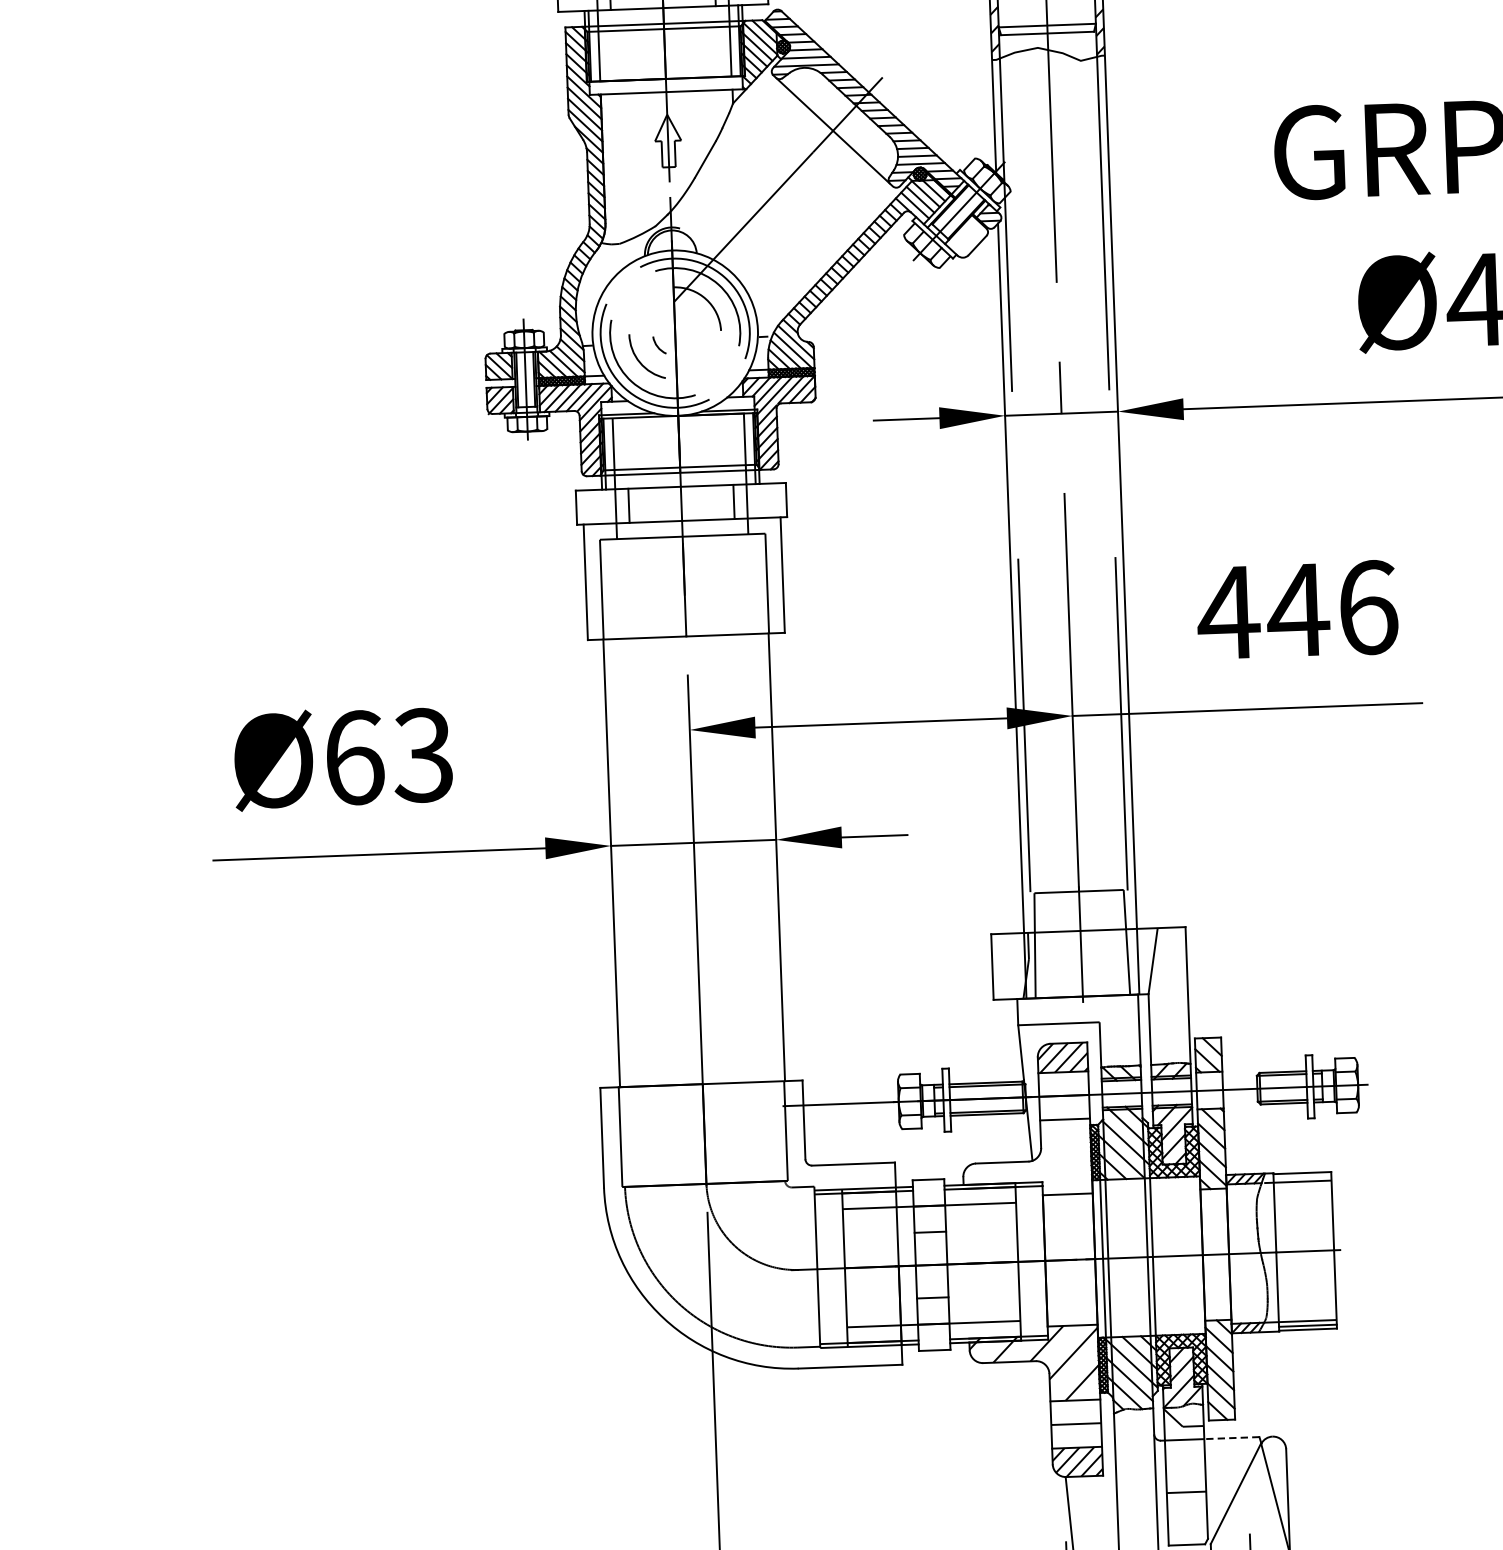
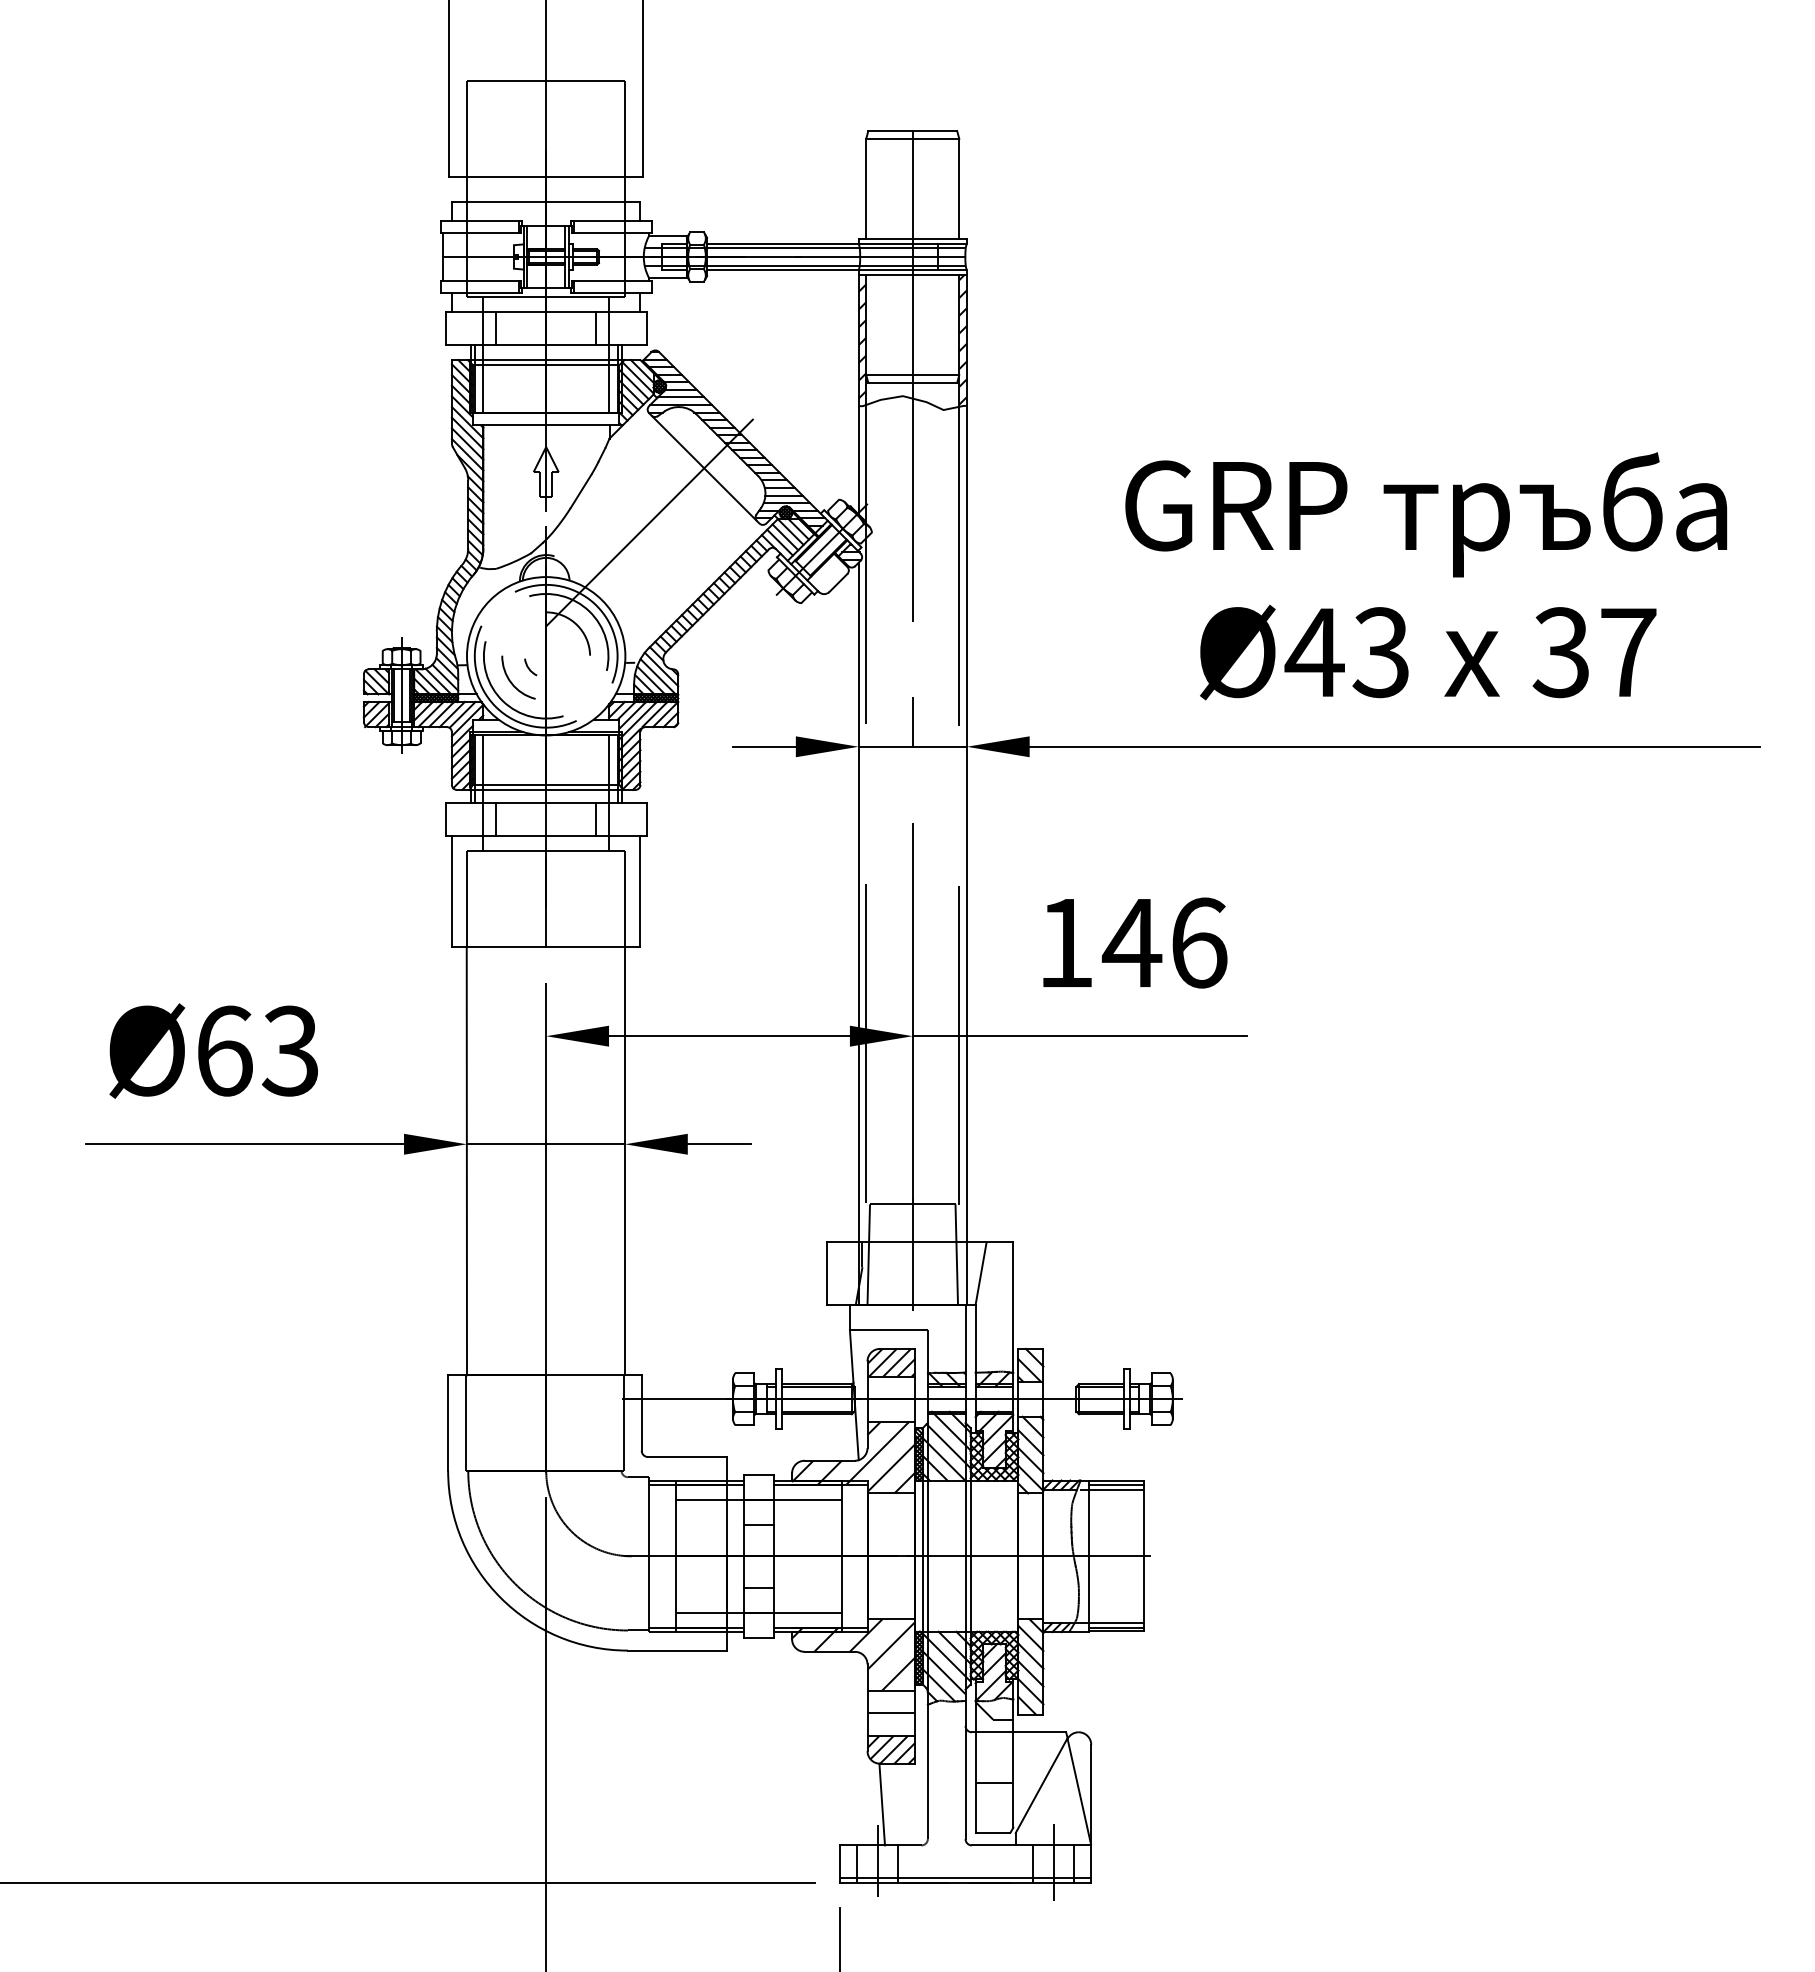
text: (1228, 612) -> (1065, 942), 446 -> 146
hatch: (1026, 1158) -> (853, 1457), added
line: (1302, 1177) -> (1116, 1485), added
line: (1231, 1438) -> (1039, 1732), dashed -> solid

